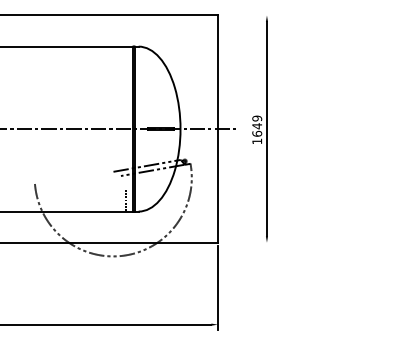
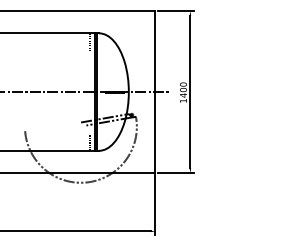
line: (246, 15) -> (175, 11), added
line: (126, 59) -> (90, 42), added
text: (257, 125) -> (183, 89), 1649 -> 1400
line: (246, 242) -> (175, 172), added

